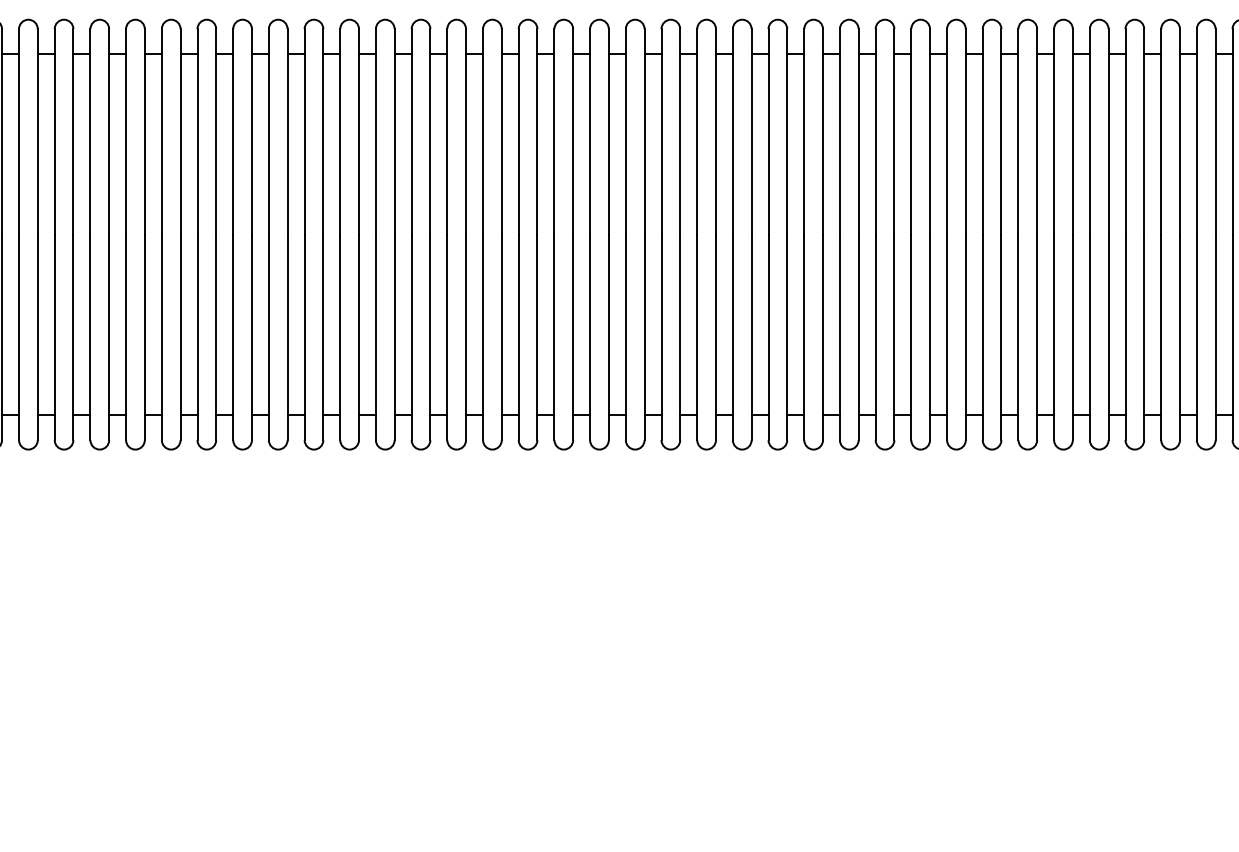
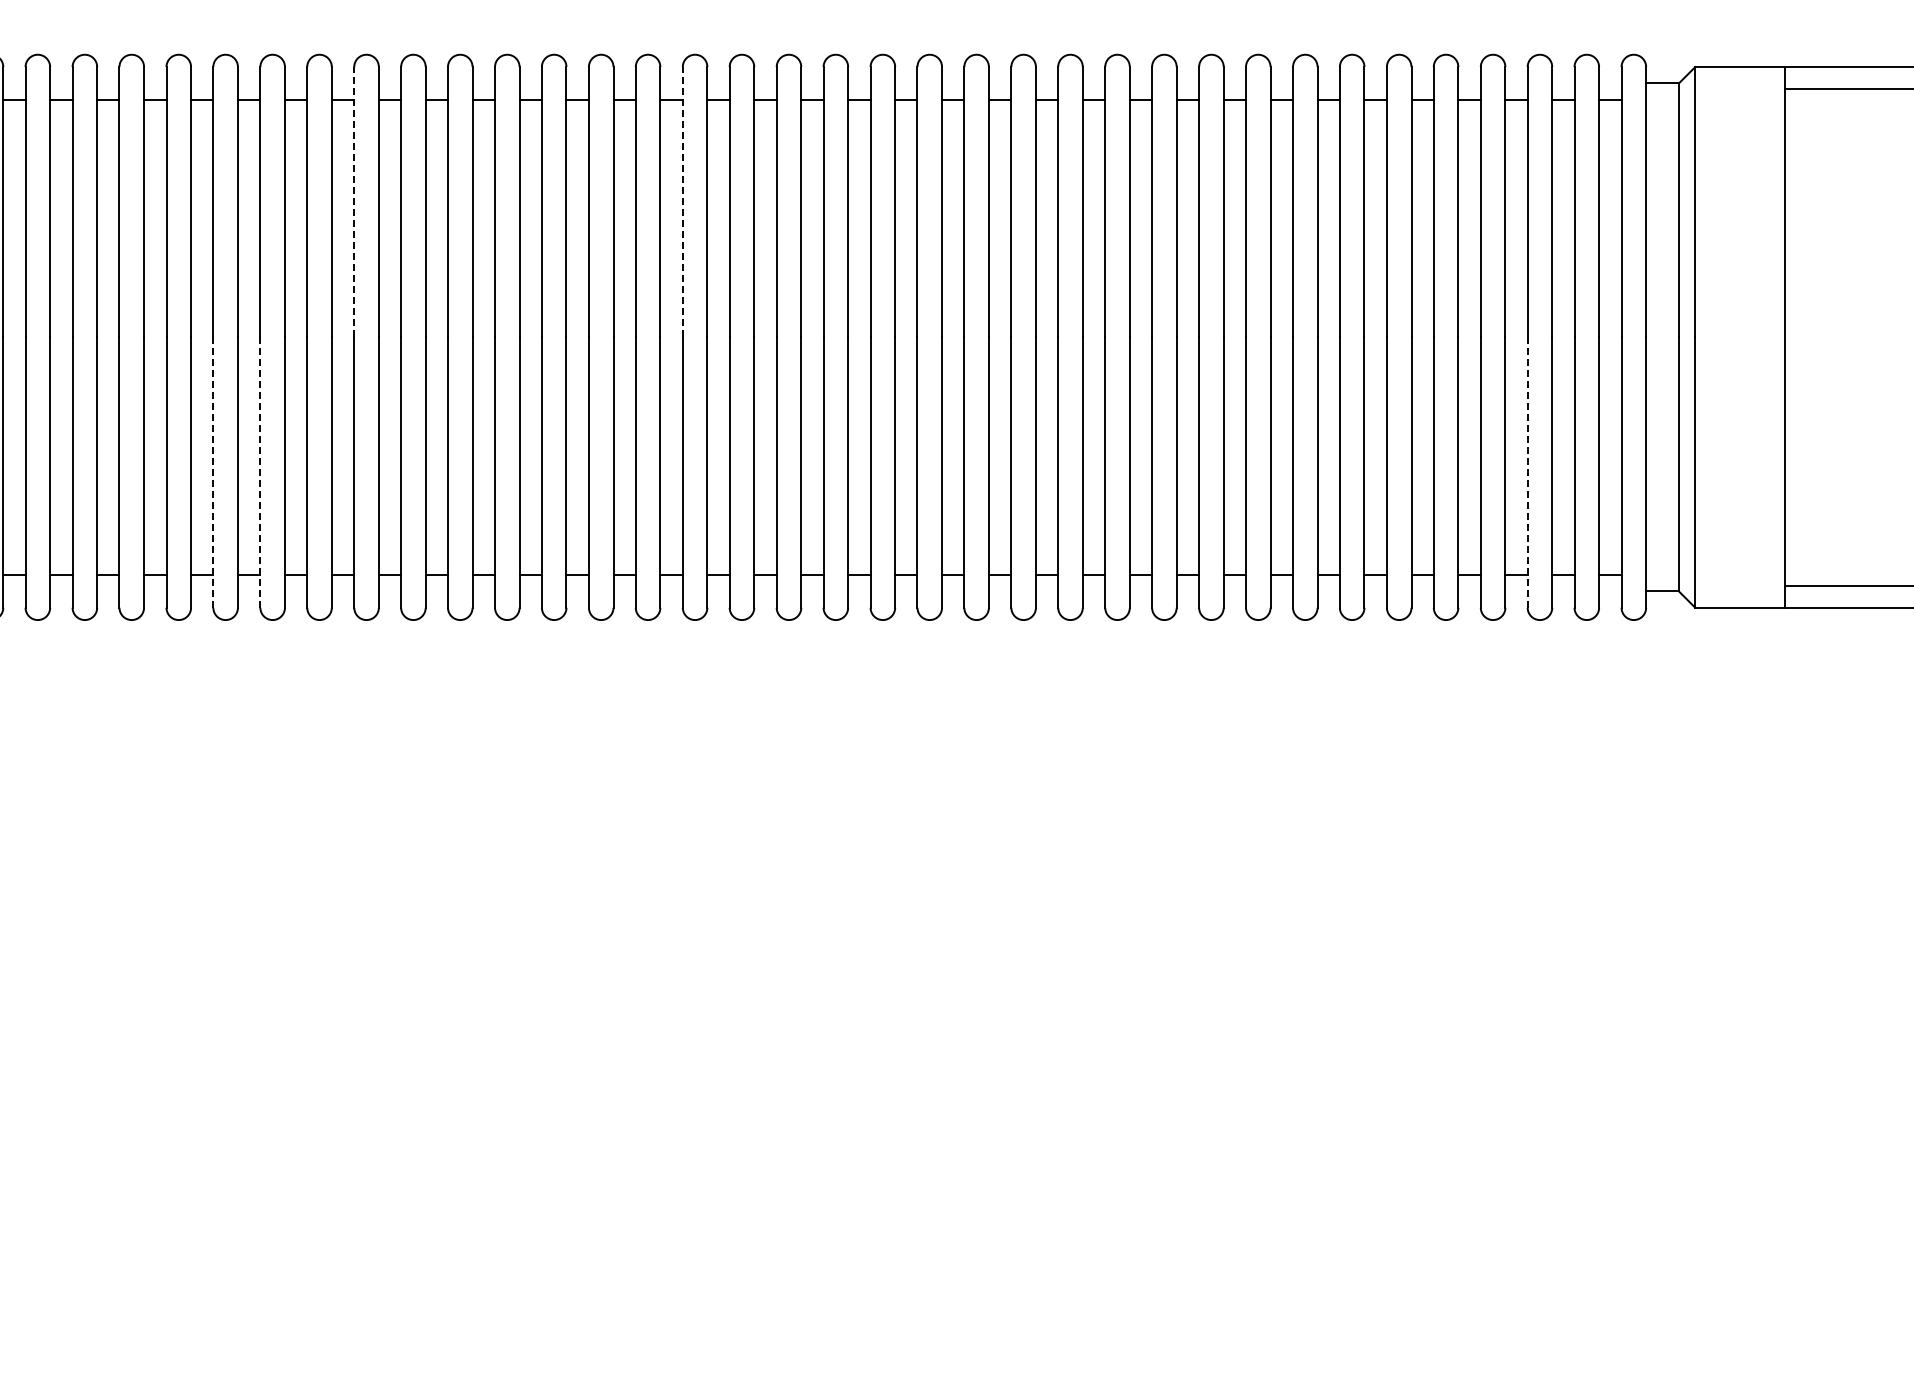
line: (304, 131) -> (354, 201), solid -> dashed
line: (554, 131) -> (682, 201), solid -> dashed
line: (197, 337) -> (213, 472), solid -> dashed
line: (233, 337) -> (260, 472), solid -> dashed
line: (1196, 337) -> (1527, 472), solid -> dashed

